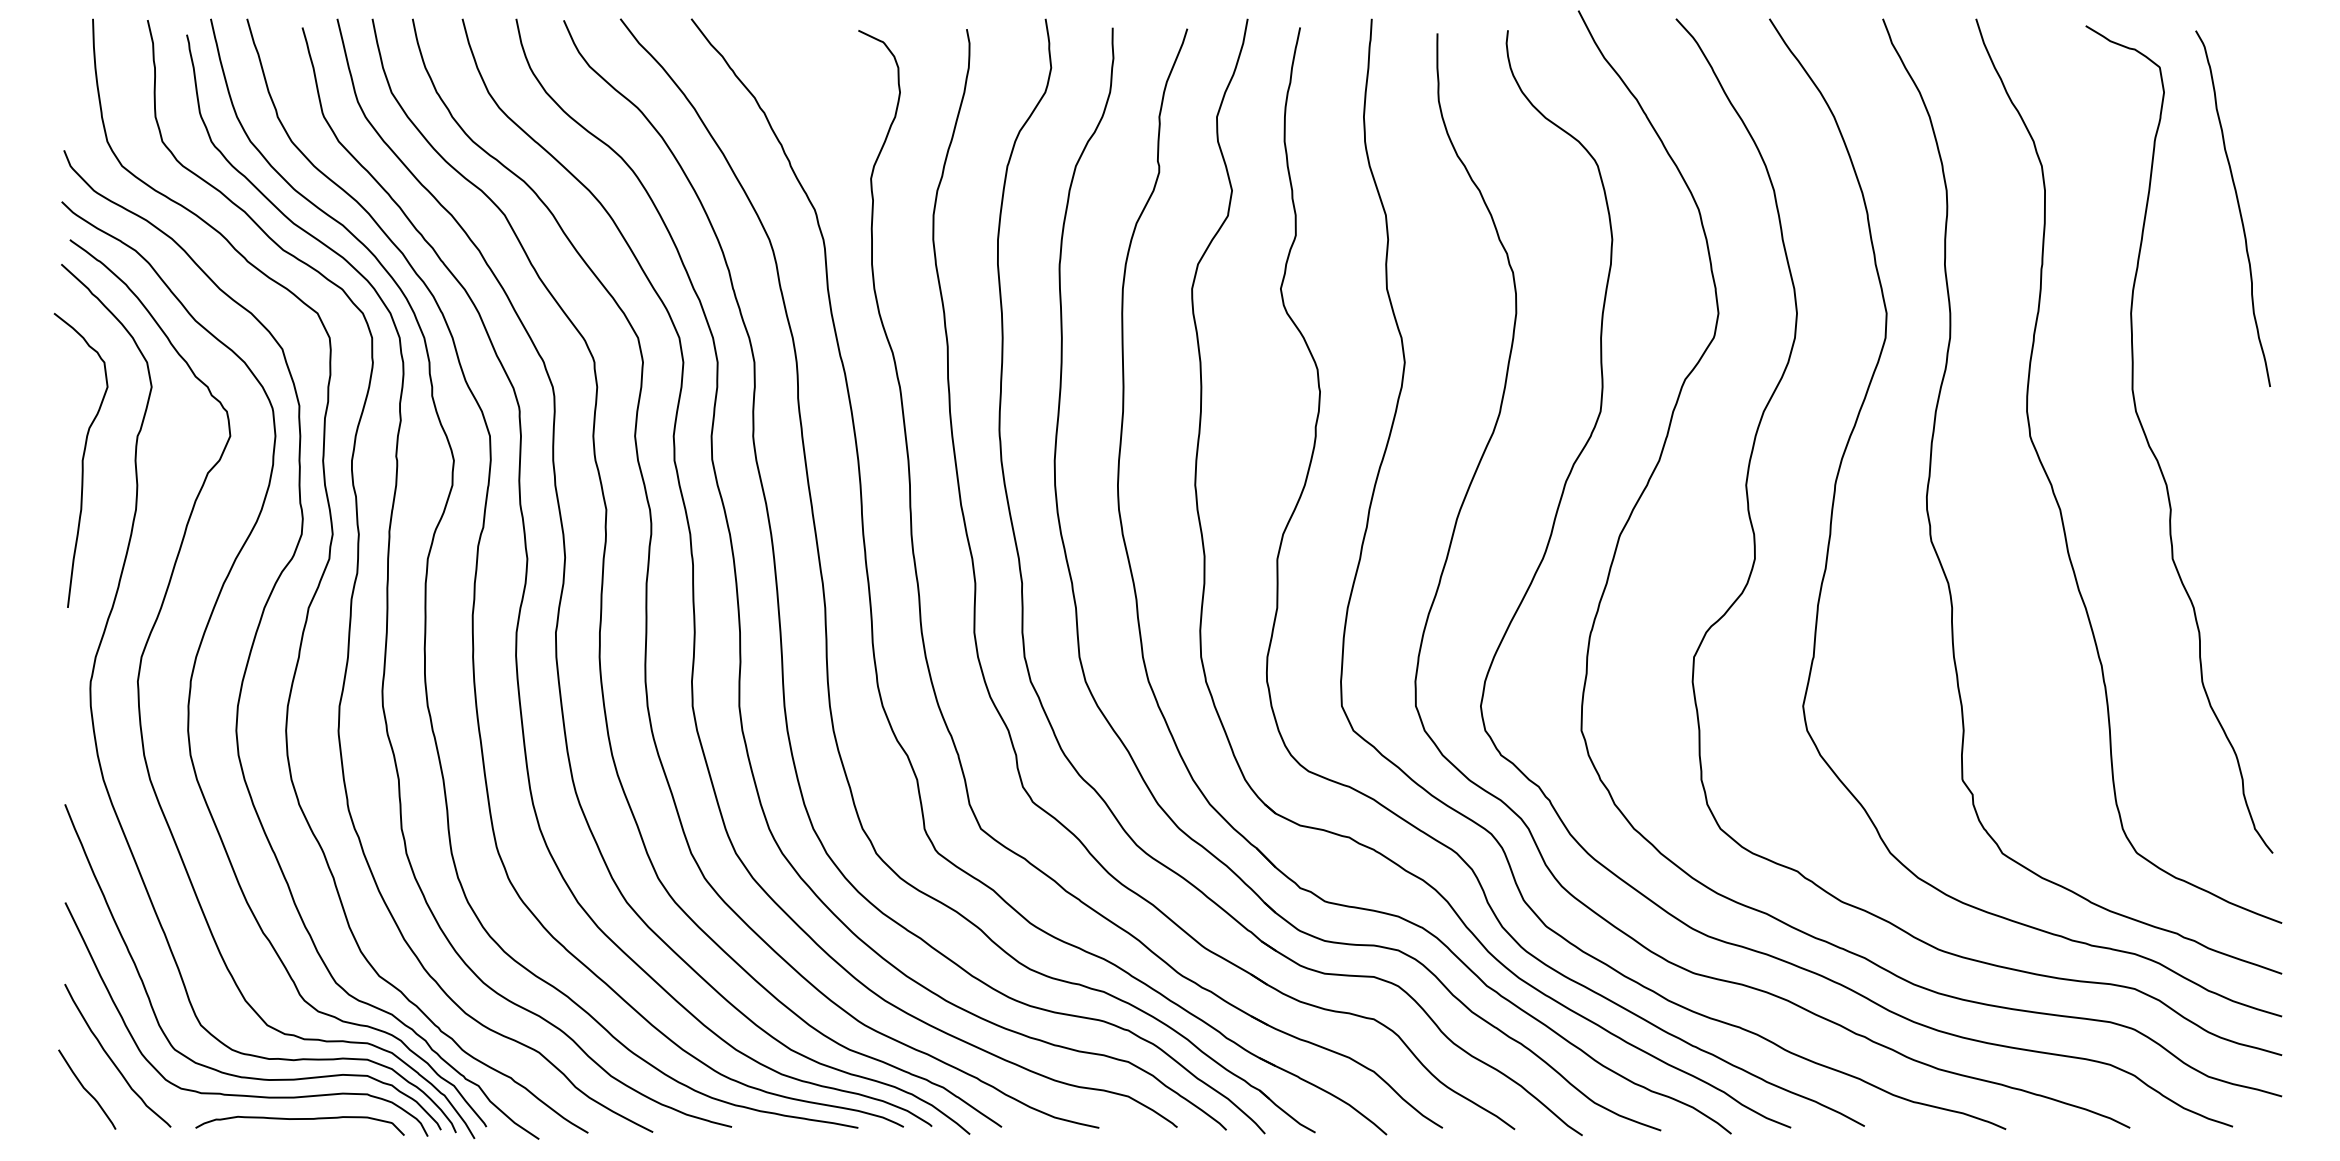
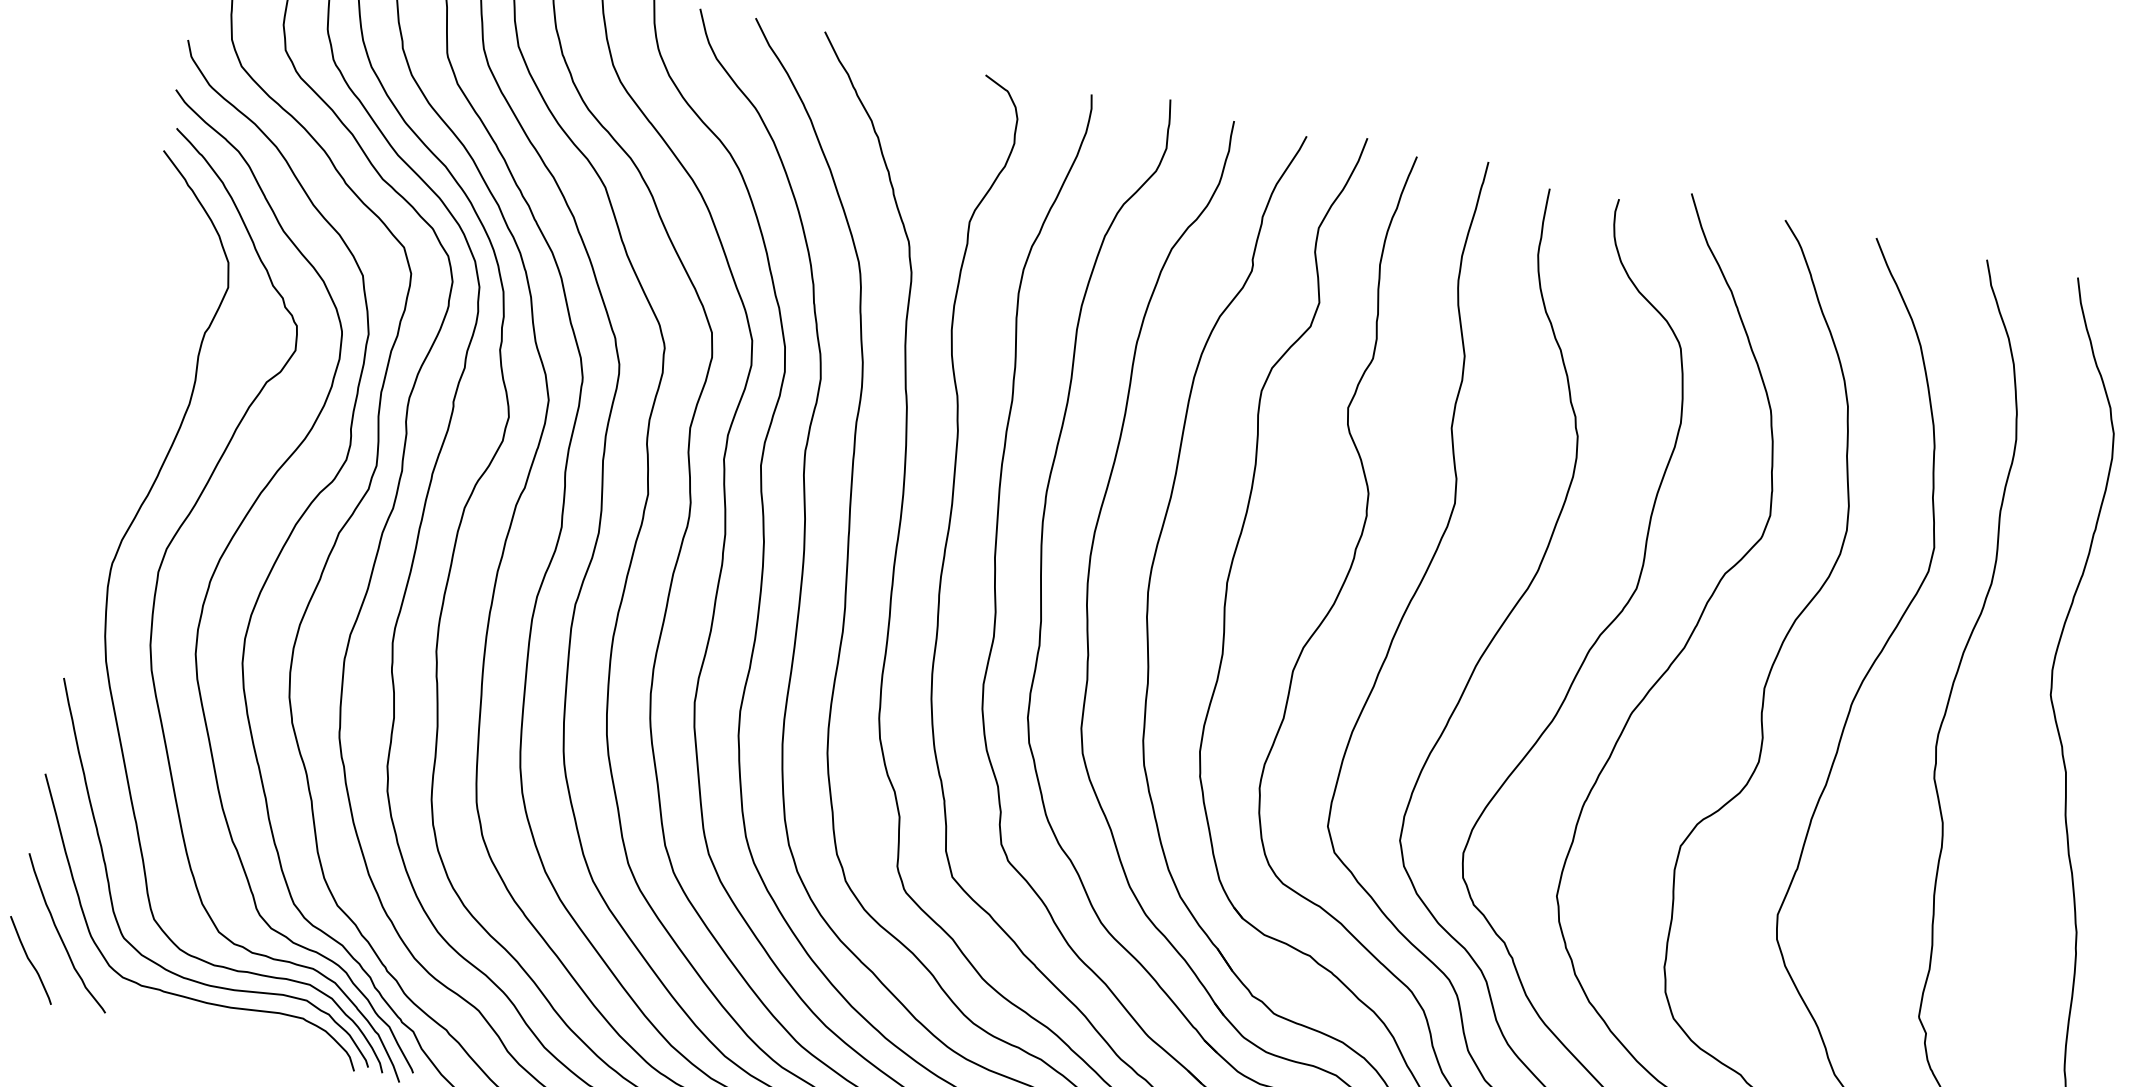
curve: (81, 460) -> (145, 345), removed
curve: (299, 1119) -> (232, 1030), removed

